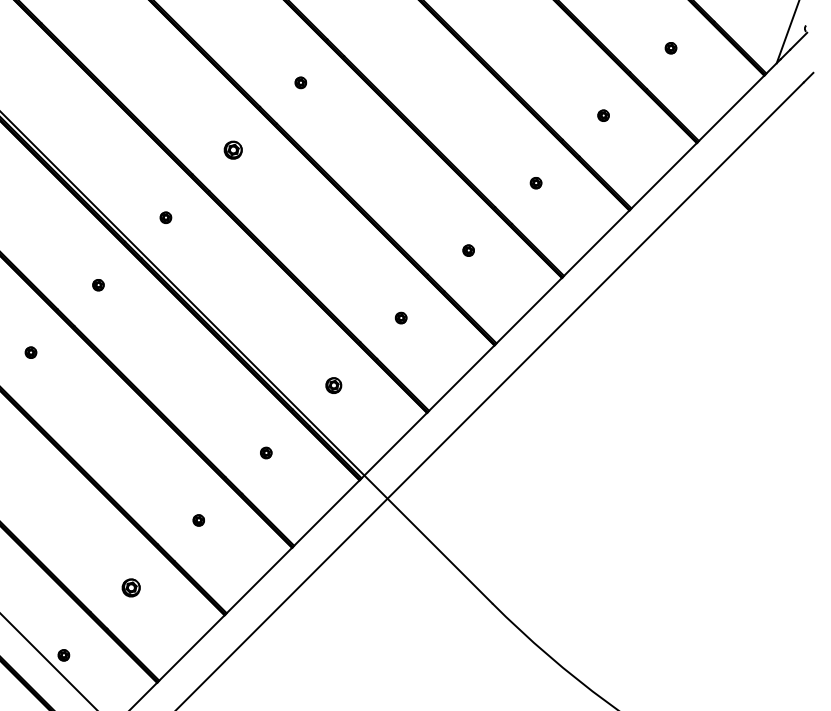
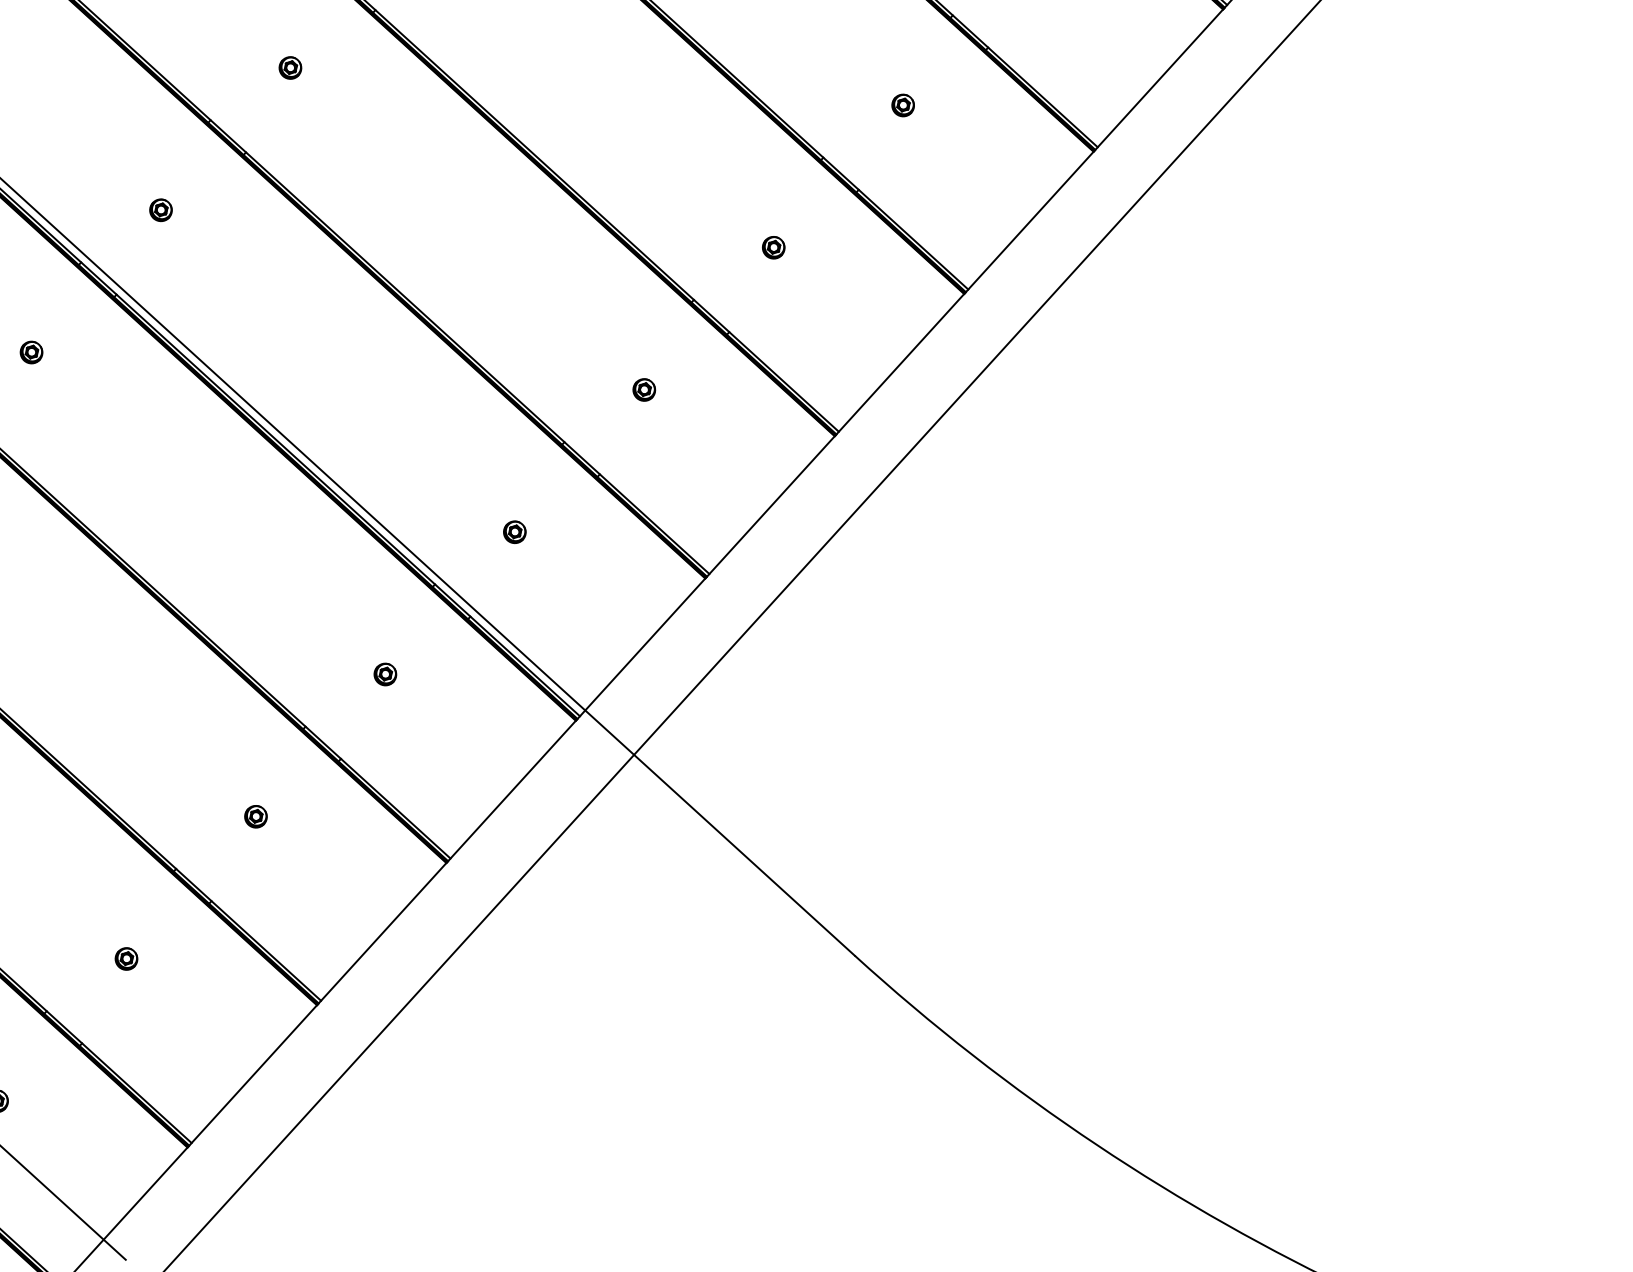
part: (233, 150) -> (290, 68), size x0.62
part: (333, 385) -> (514, 532), size x0.71
part: (131, 587) -> (126, 958), size x0.62

